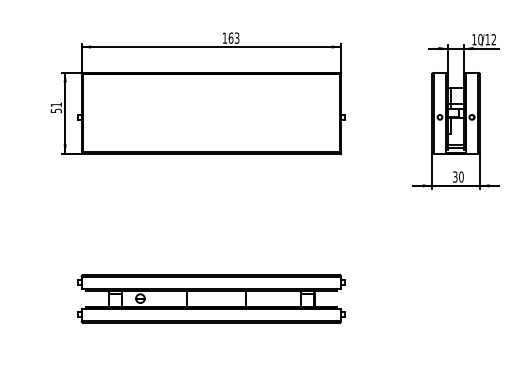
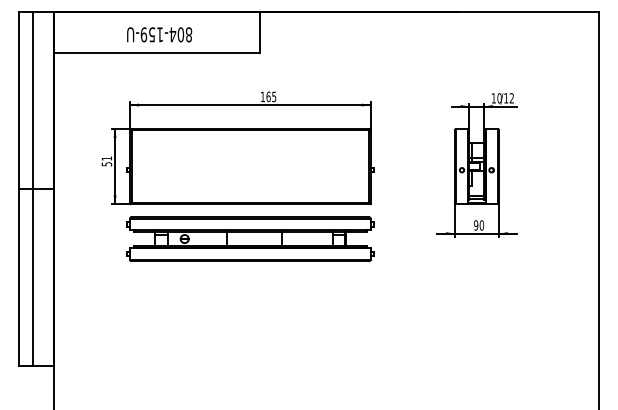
text: (237, 36) -> (274, 95), 163 -> 165
text: (455, 177) -> (476, 225), 30 -> 90
part: (211, 299) -> (250, 239), moved

